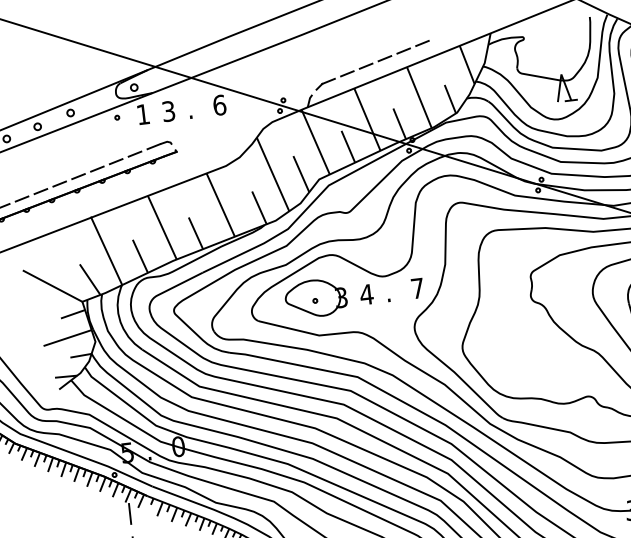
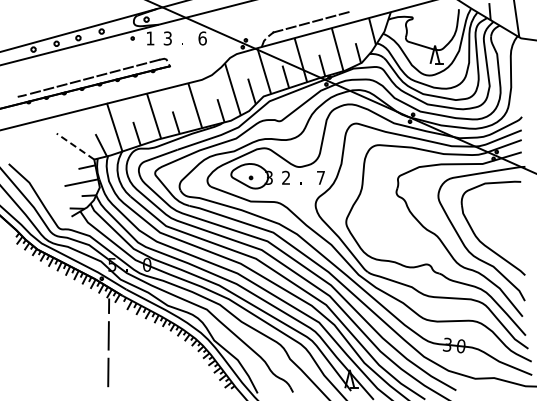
line: (52, 286) -> (75, 146), solid -> dashed
text: (365, 294) -> (285, 177), 4 -> 2

